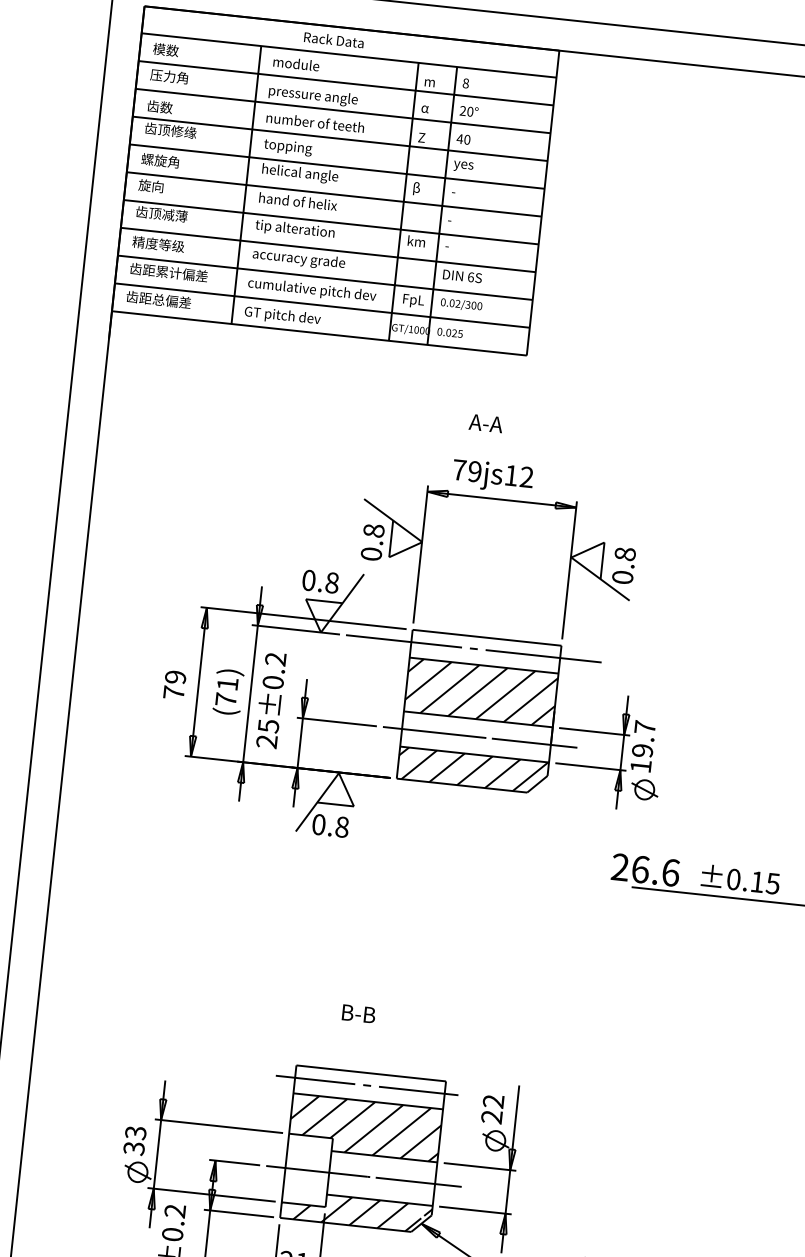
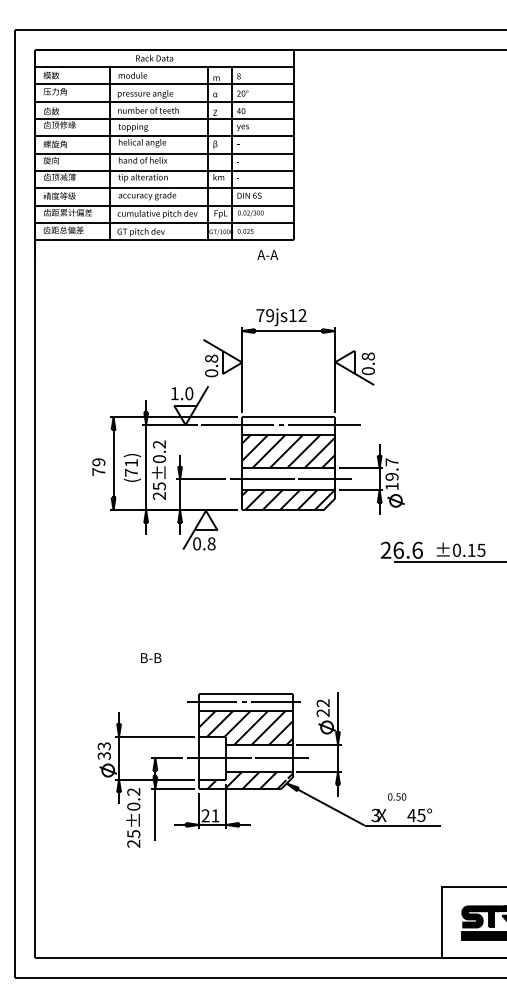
text: (485, 422) -> (267, 254), moved
text: (319, 581) -> (181, 393), 0.8 -> 1.0
text: (359, 1013) -> (151, 657), moved

